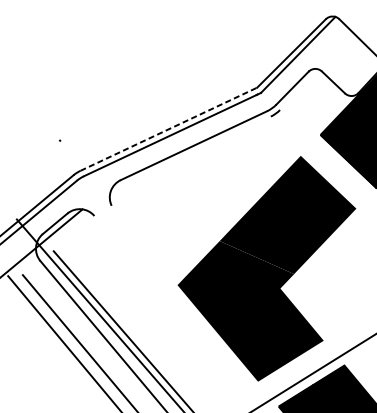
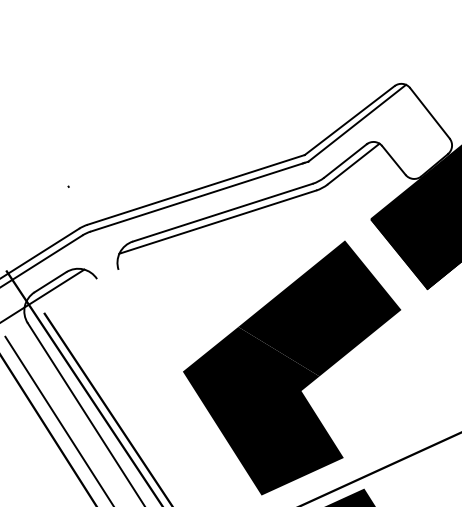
line: (299, 89) -> (353, 163), added
line: (168, 128) -> (196, 189), dashed -> solid
line: (190, 153) -> (217, 221), added

